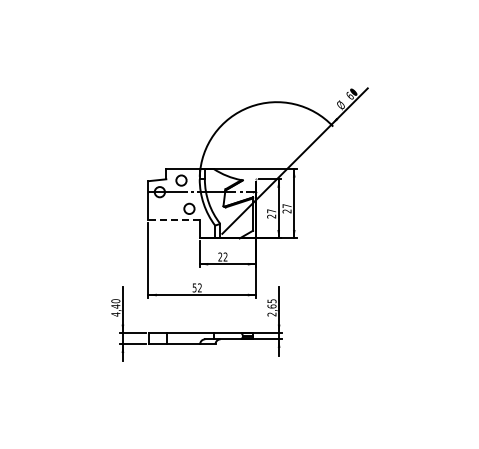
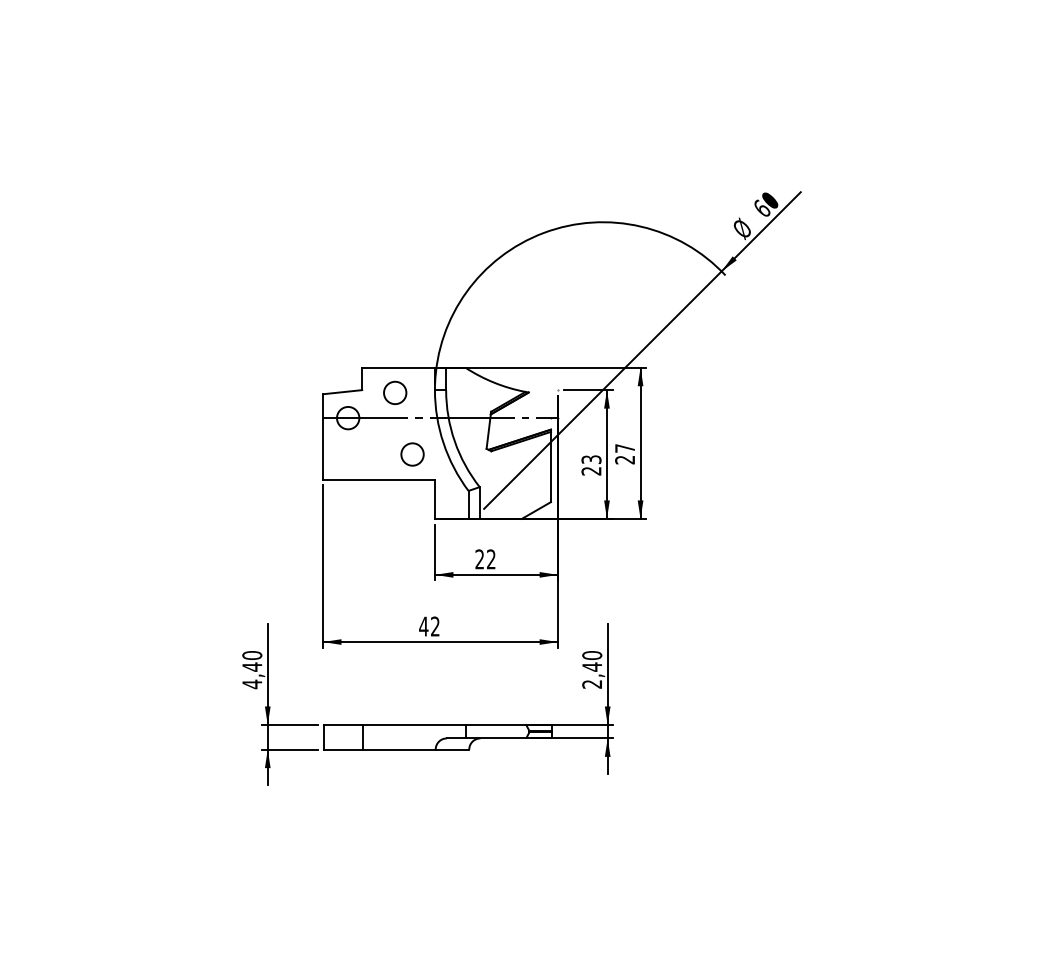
text: (271, 211) -> (591, 460), 27 -> 23
line: (174, 220) -> (380, 479), dashed -> solid
text: (194, 287) -> (423, 625), 52 -> 42
text: (271, 303) -> (591, 660), 2,65 -> 2,40

